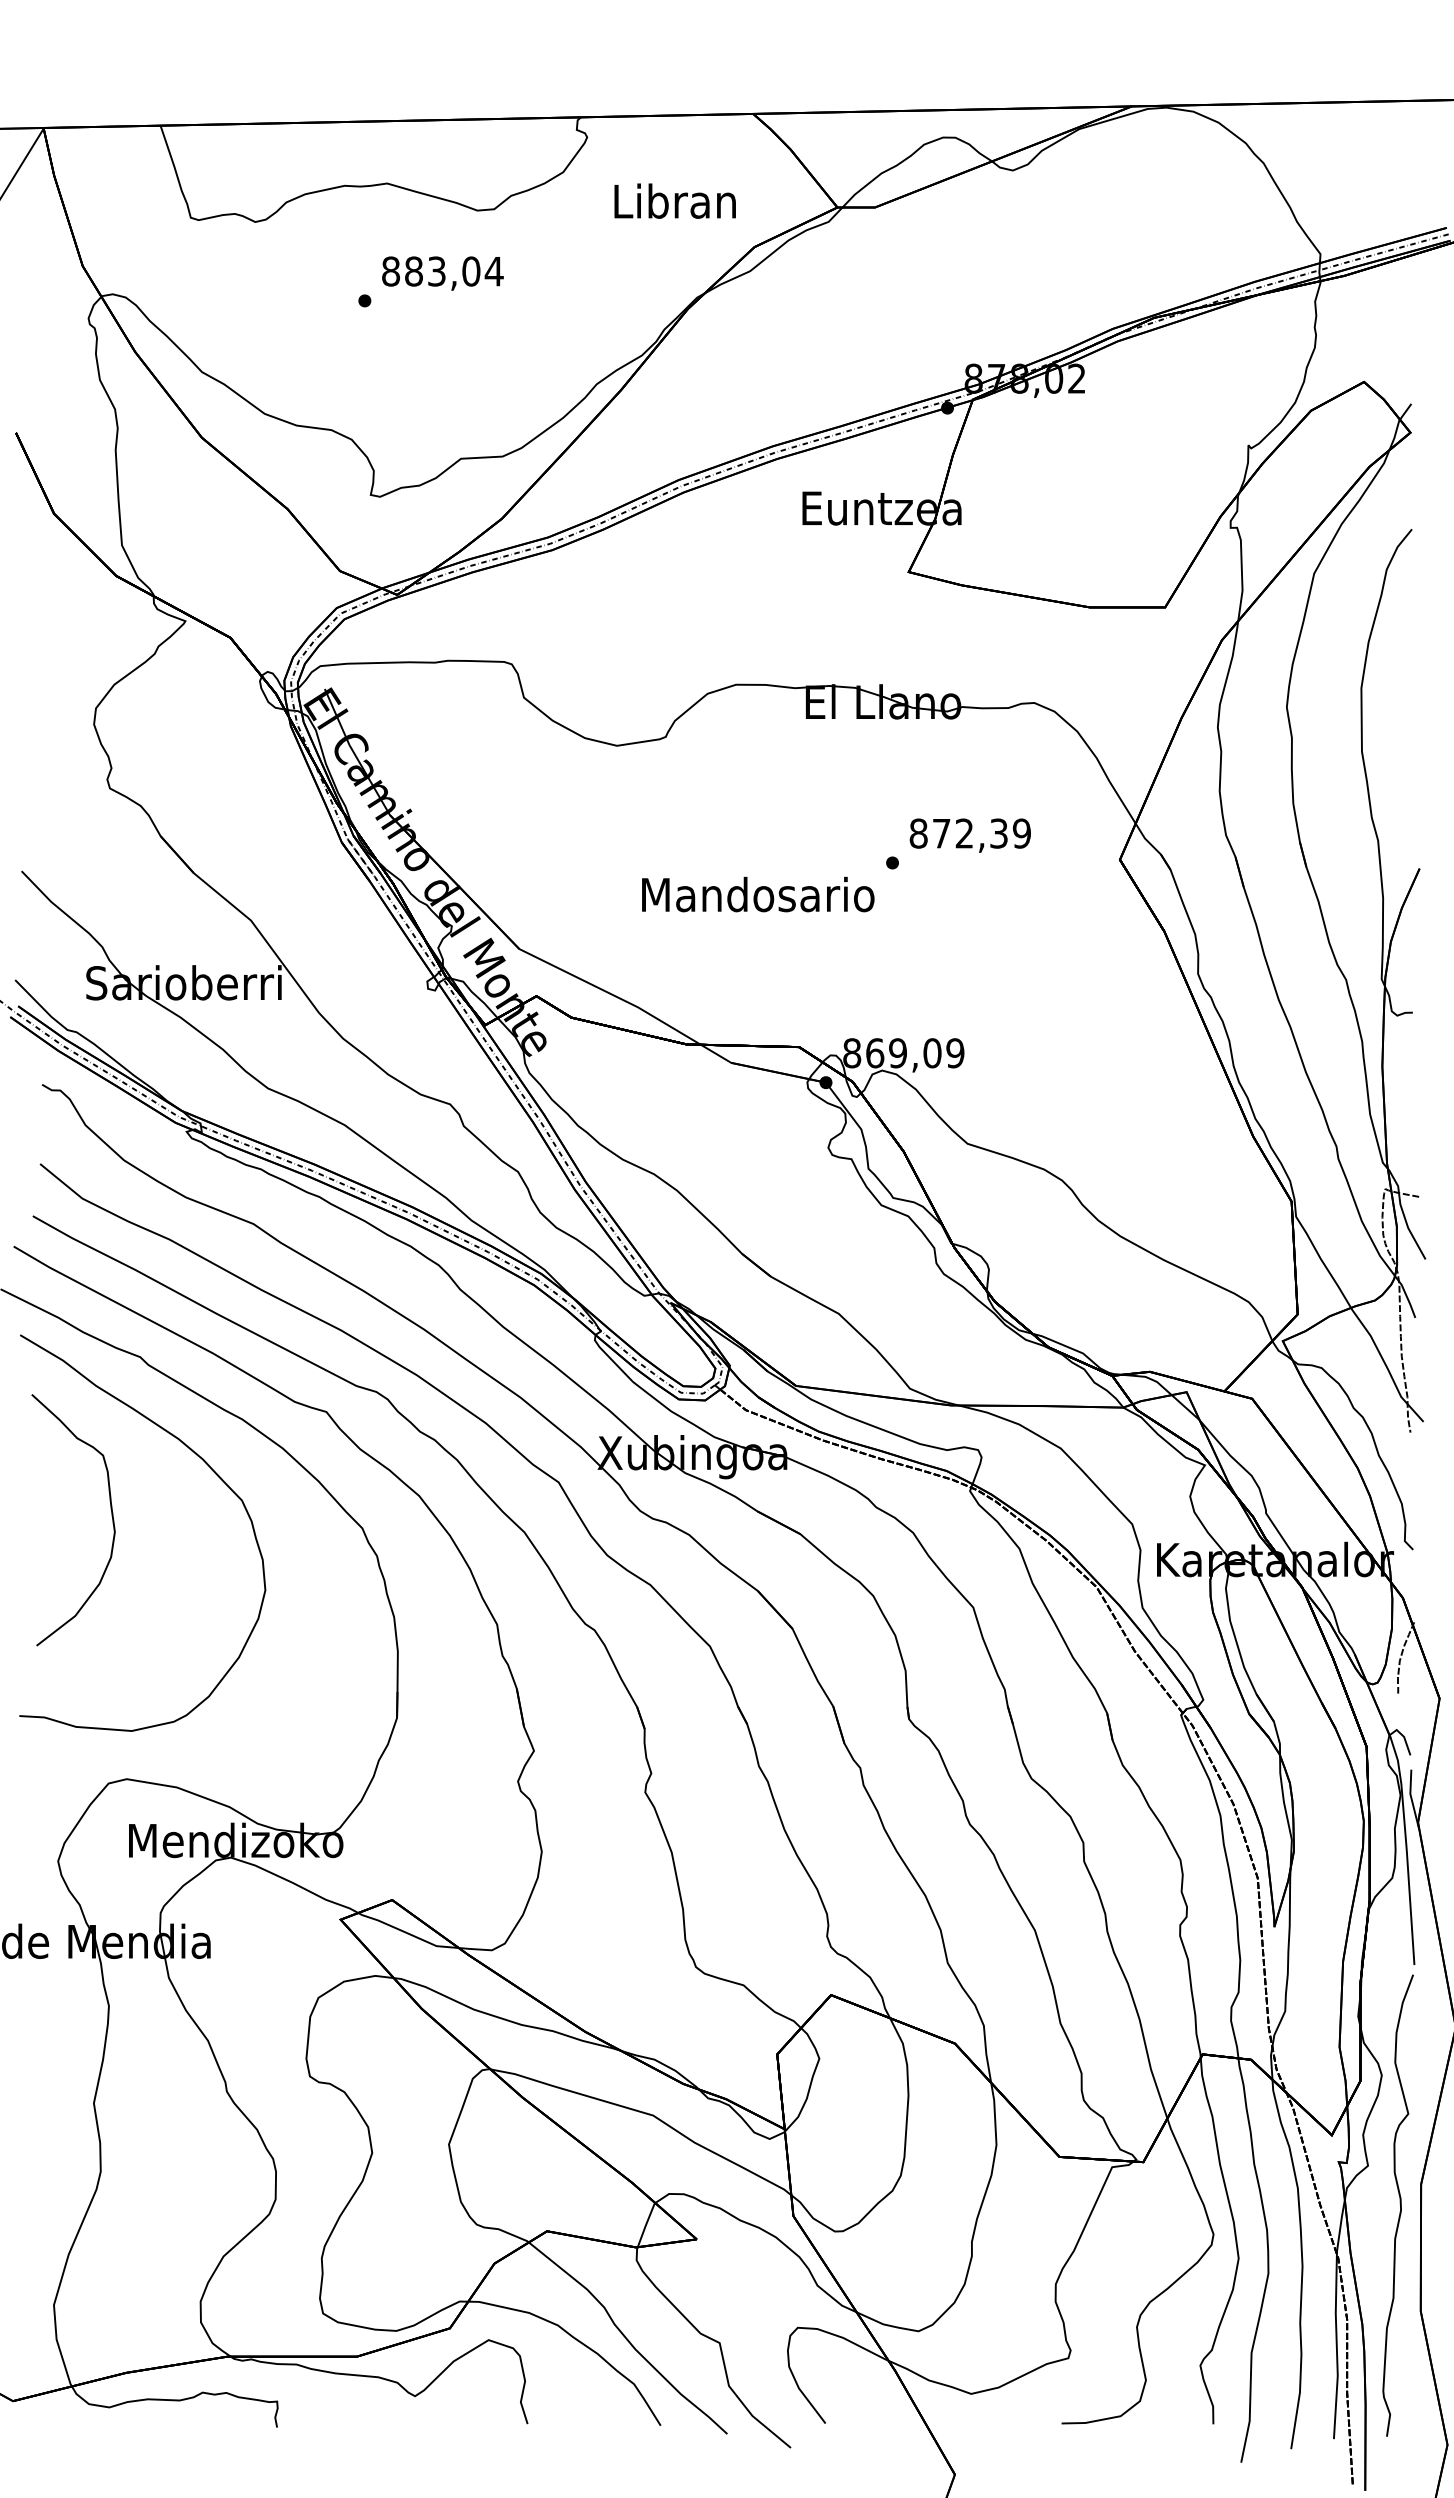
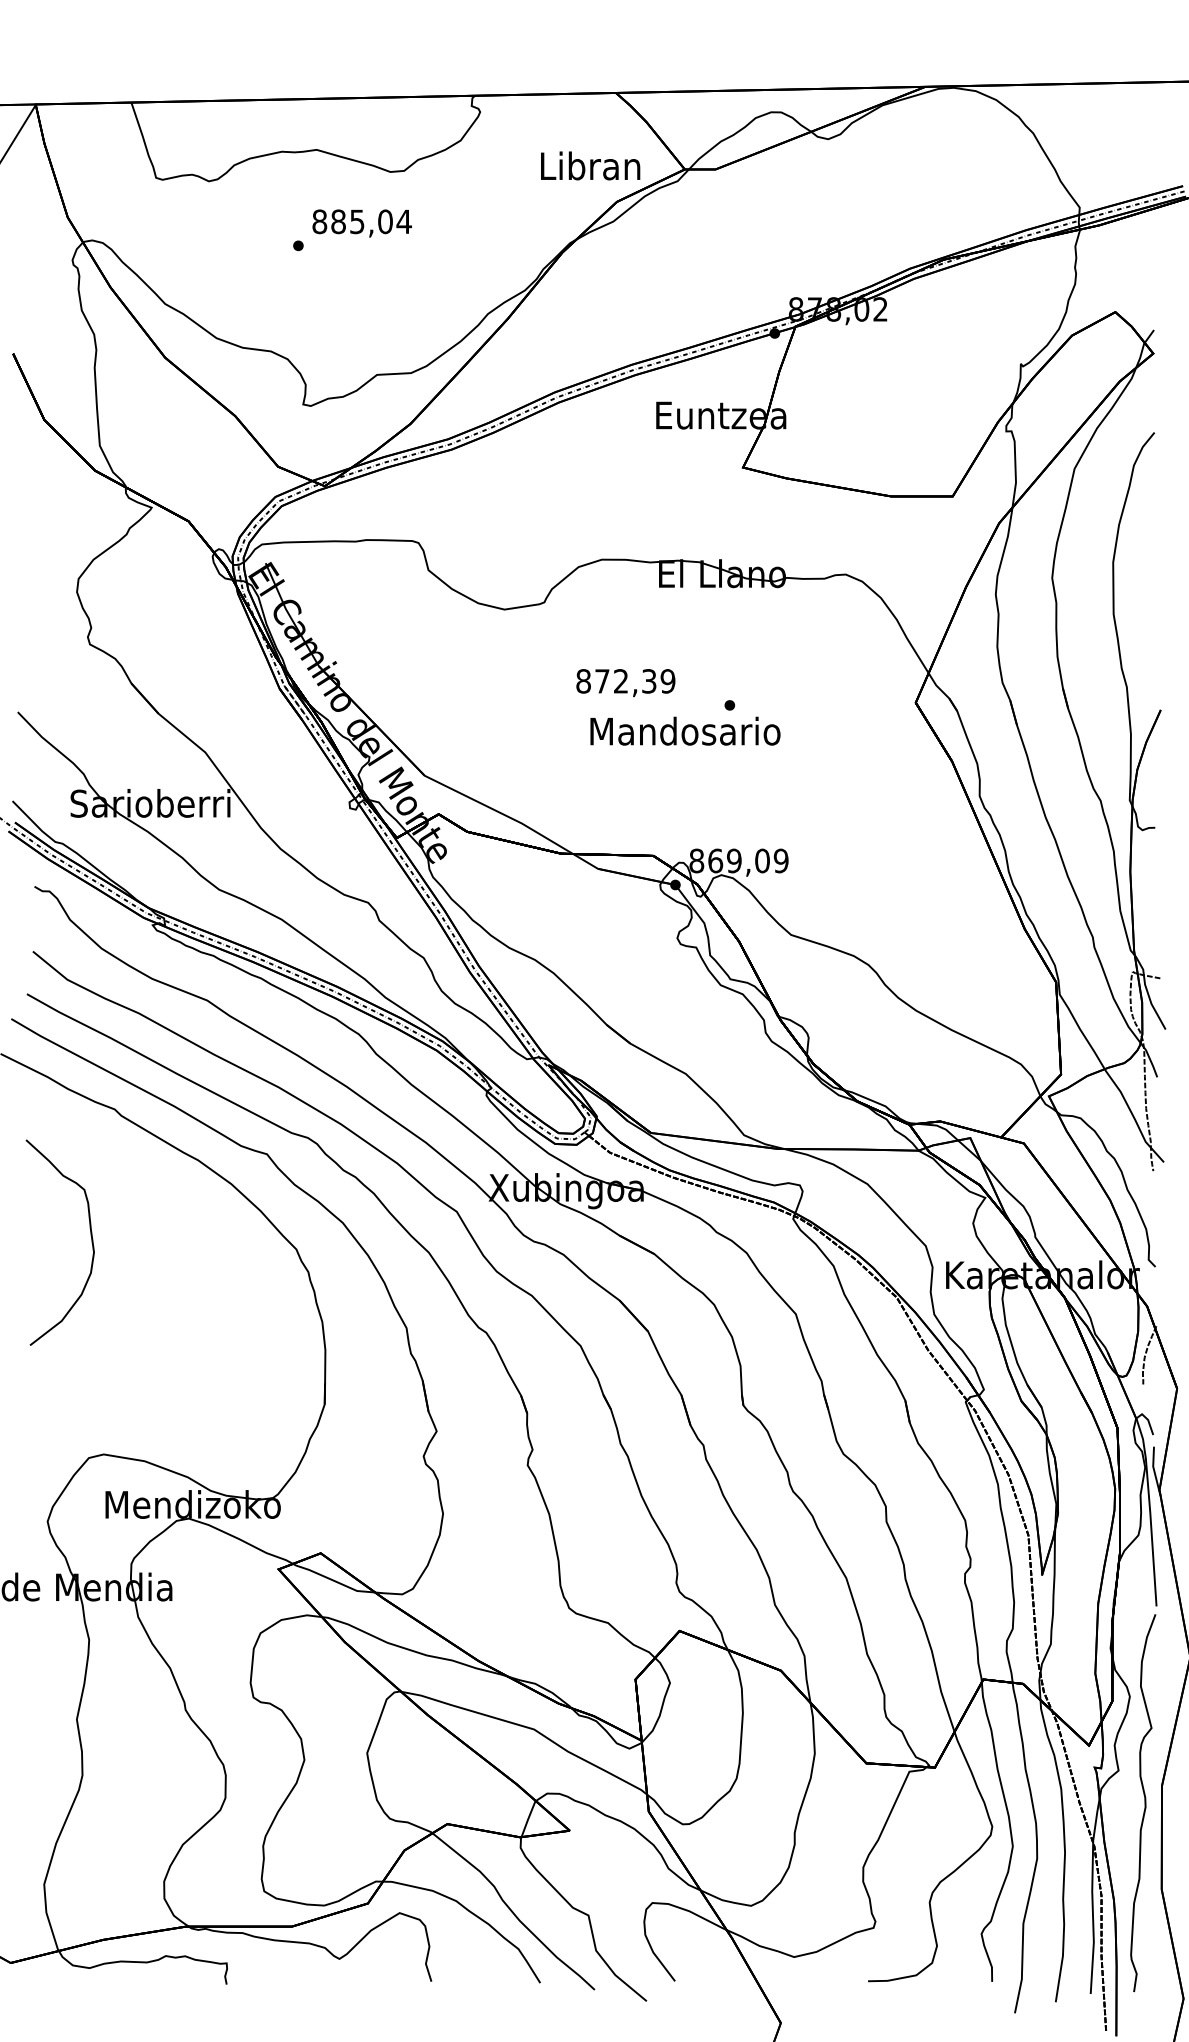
text: (674, 200) -> (590, 165), moved
text: (436, 270) -> (356, 220), 883,04 -> 885,04
text: (969, 835) -> (625, 682), moved
text: (758, 894) -> (685, 731), moved
curve: (211, 1470) -> (173, 1202), removed

